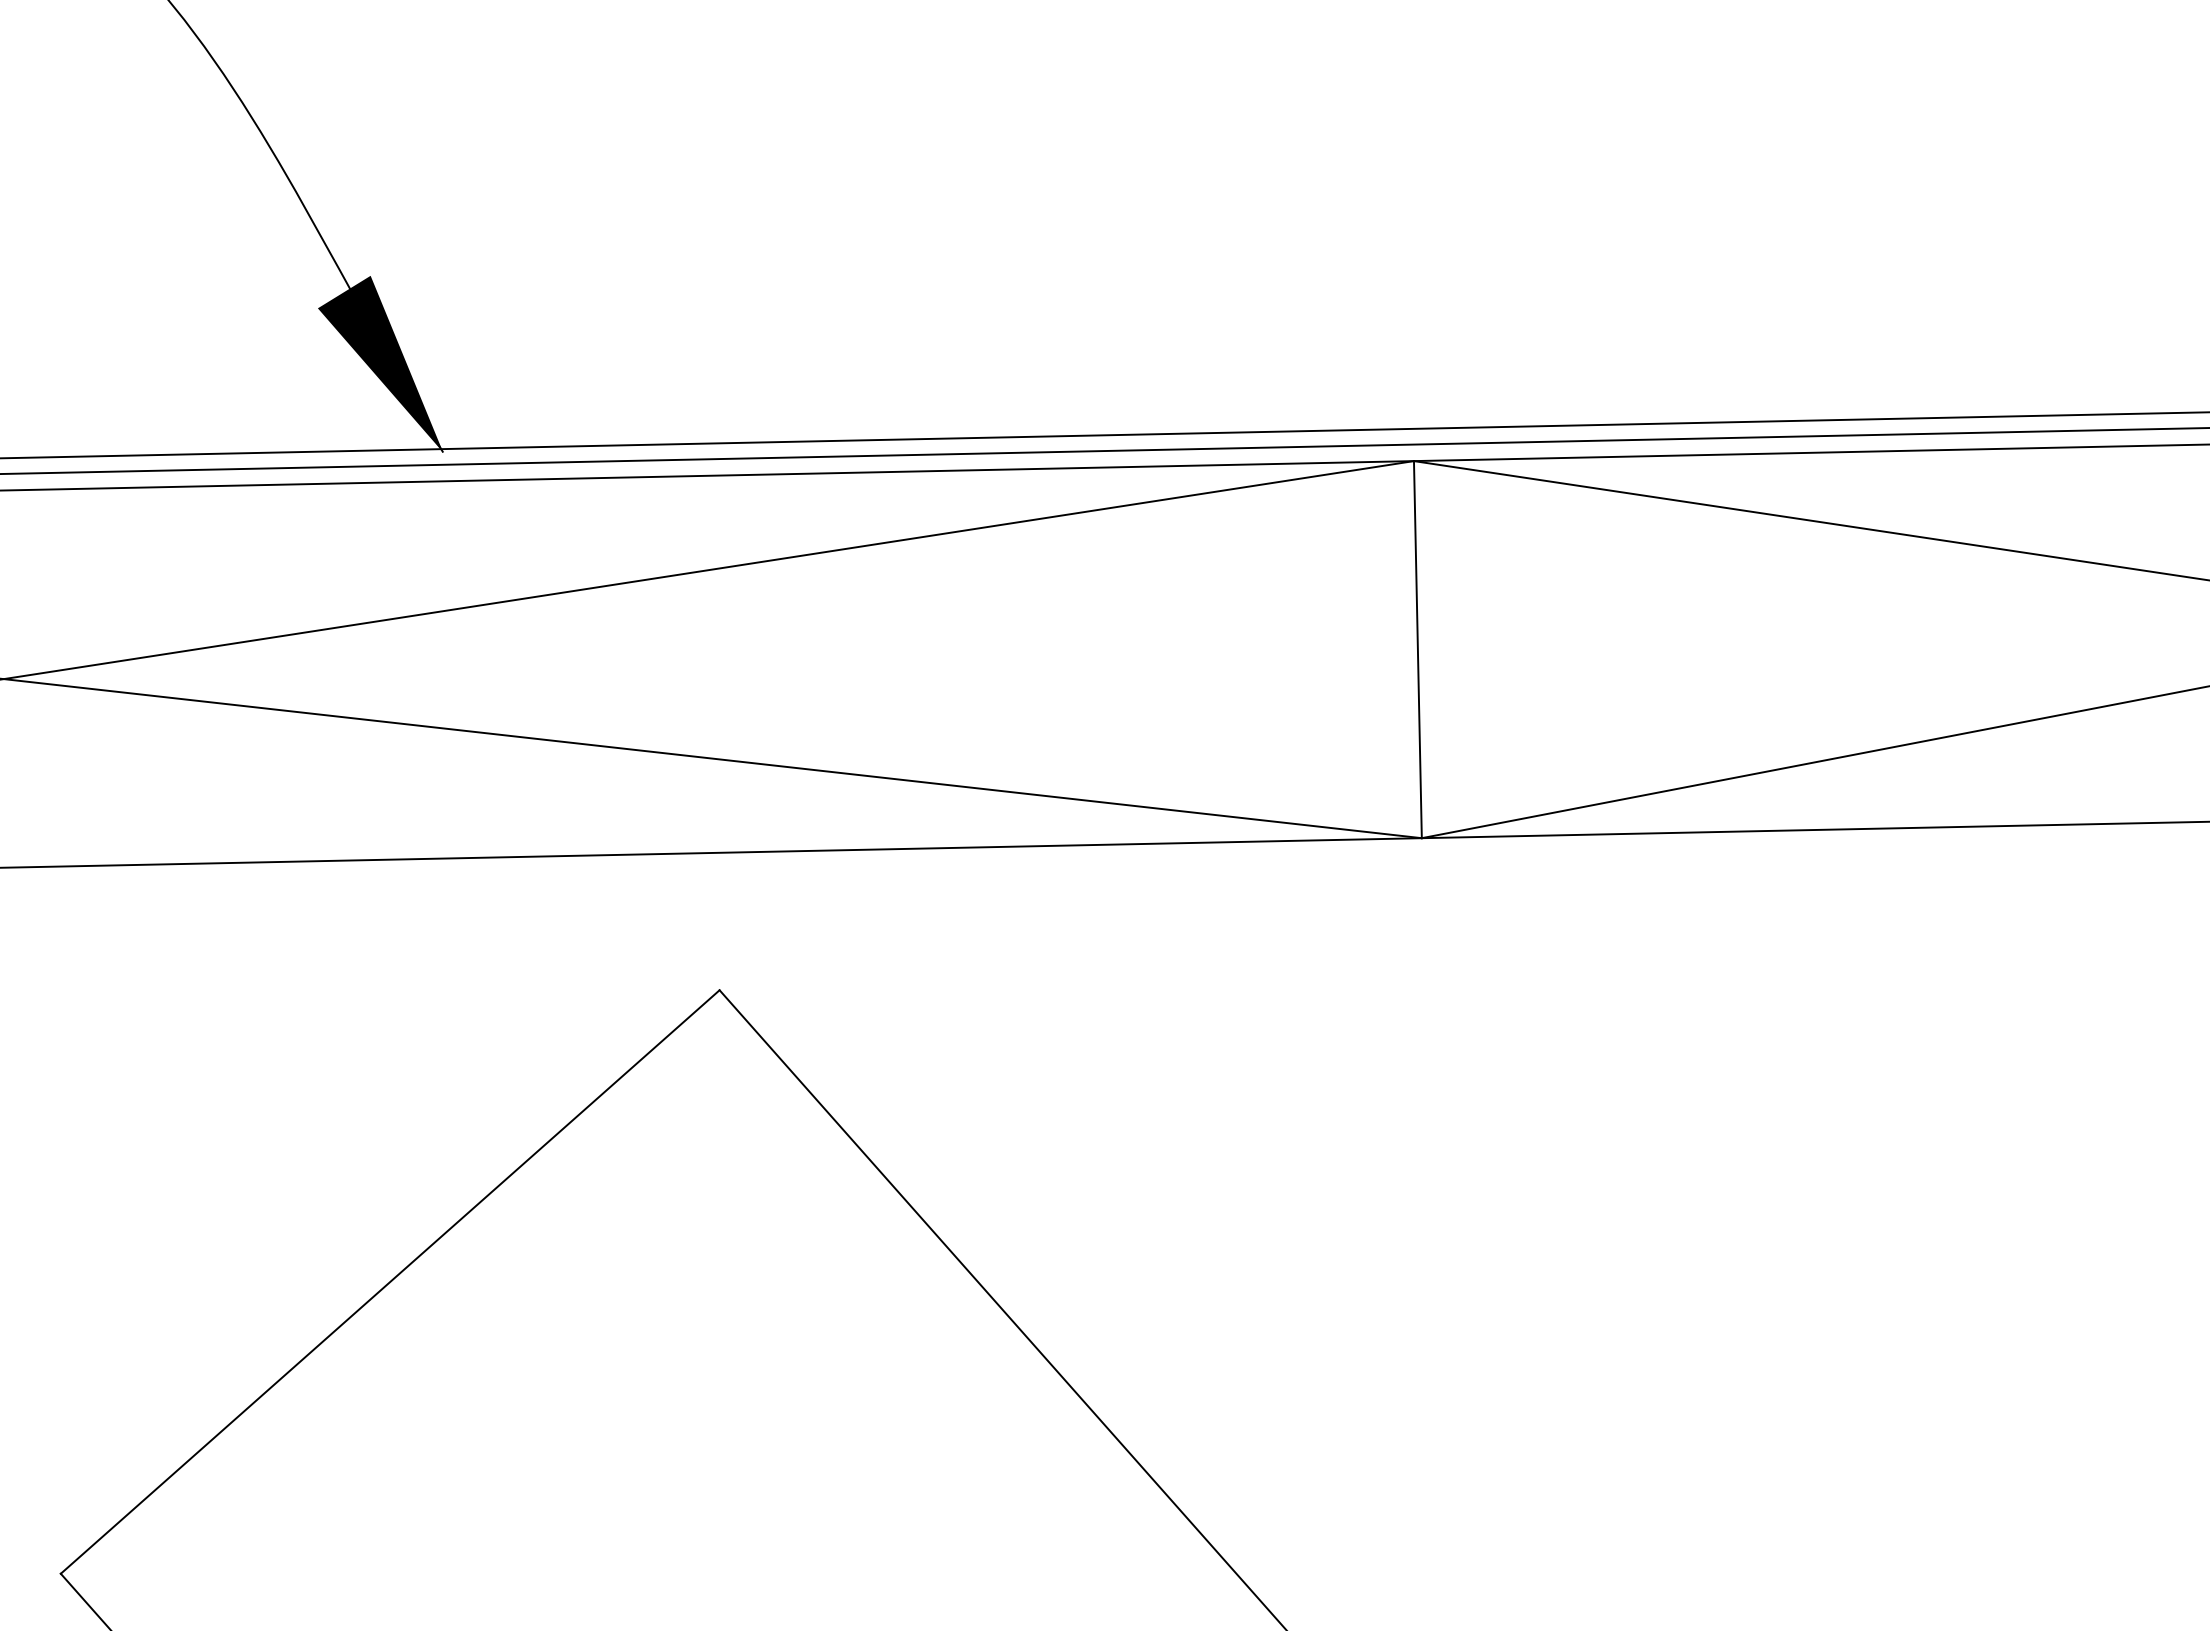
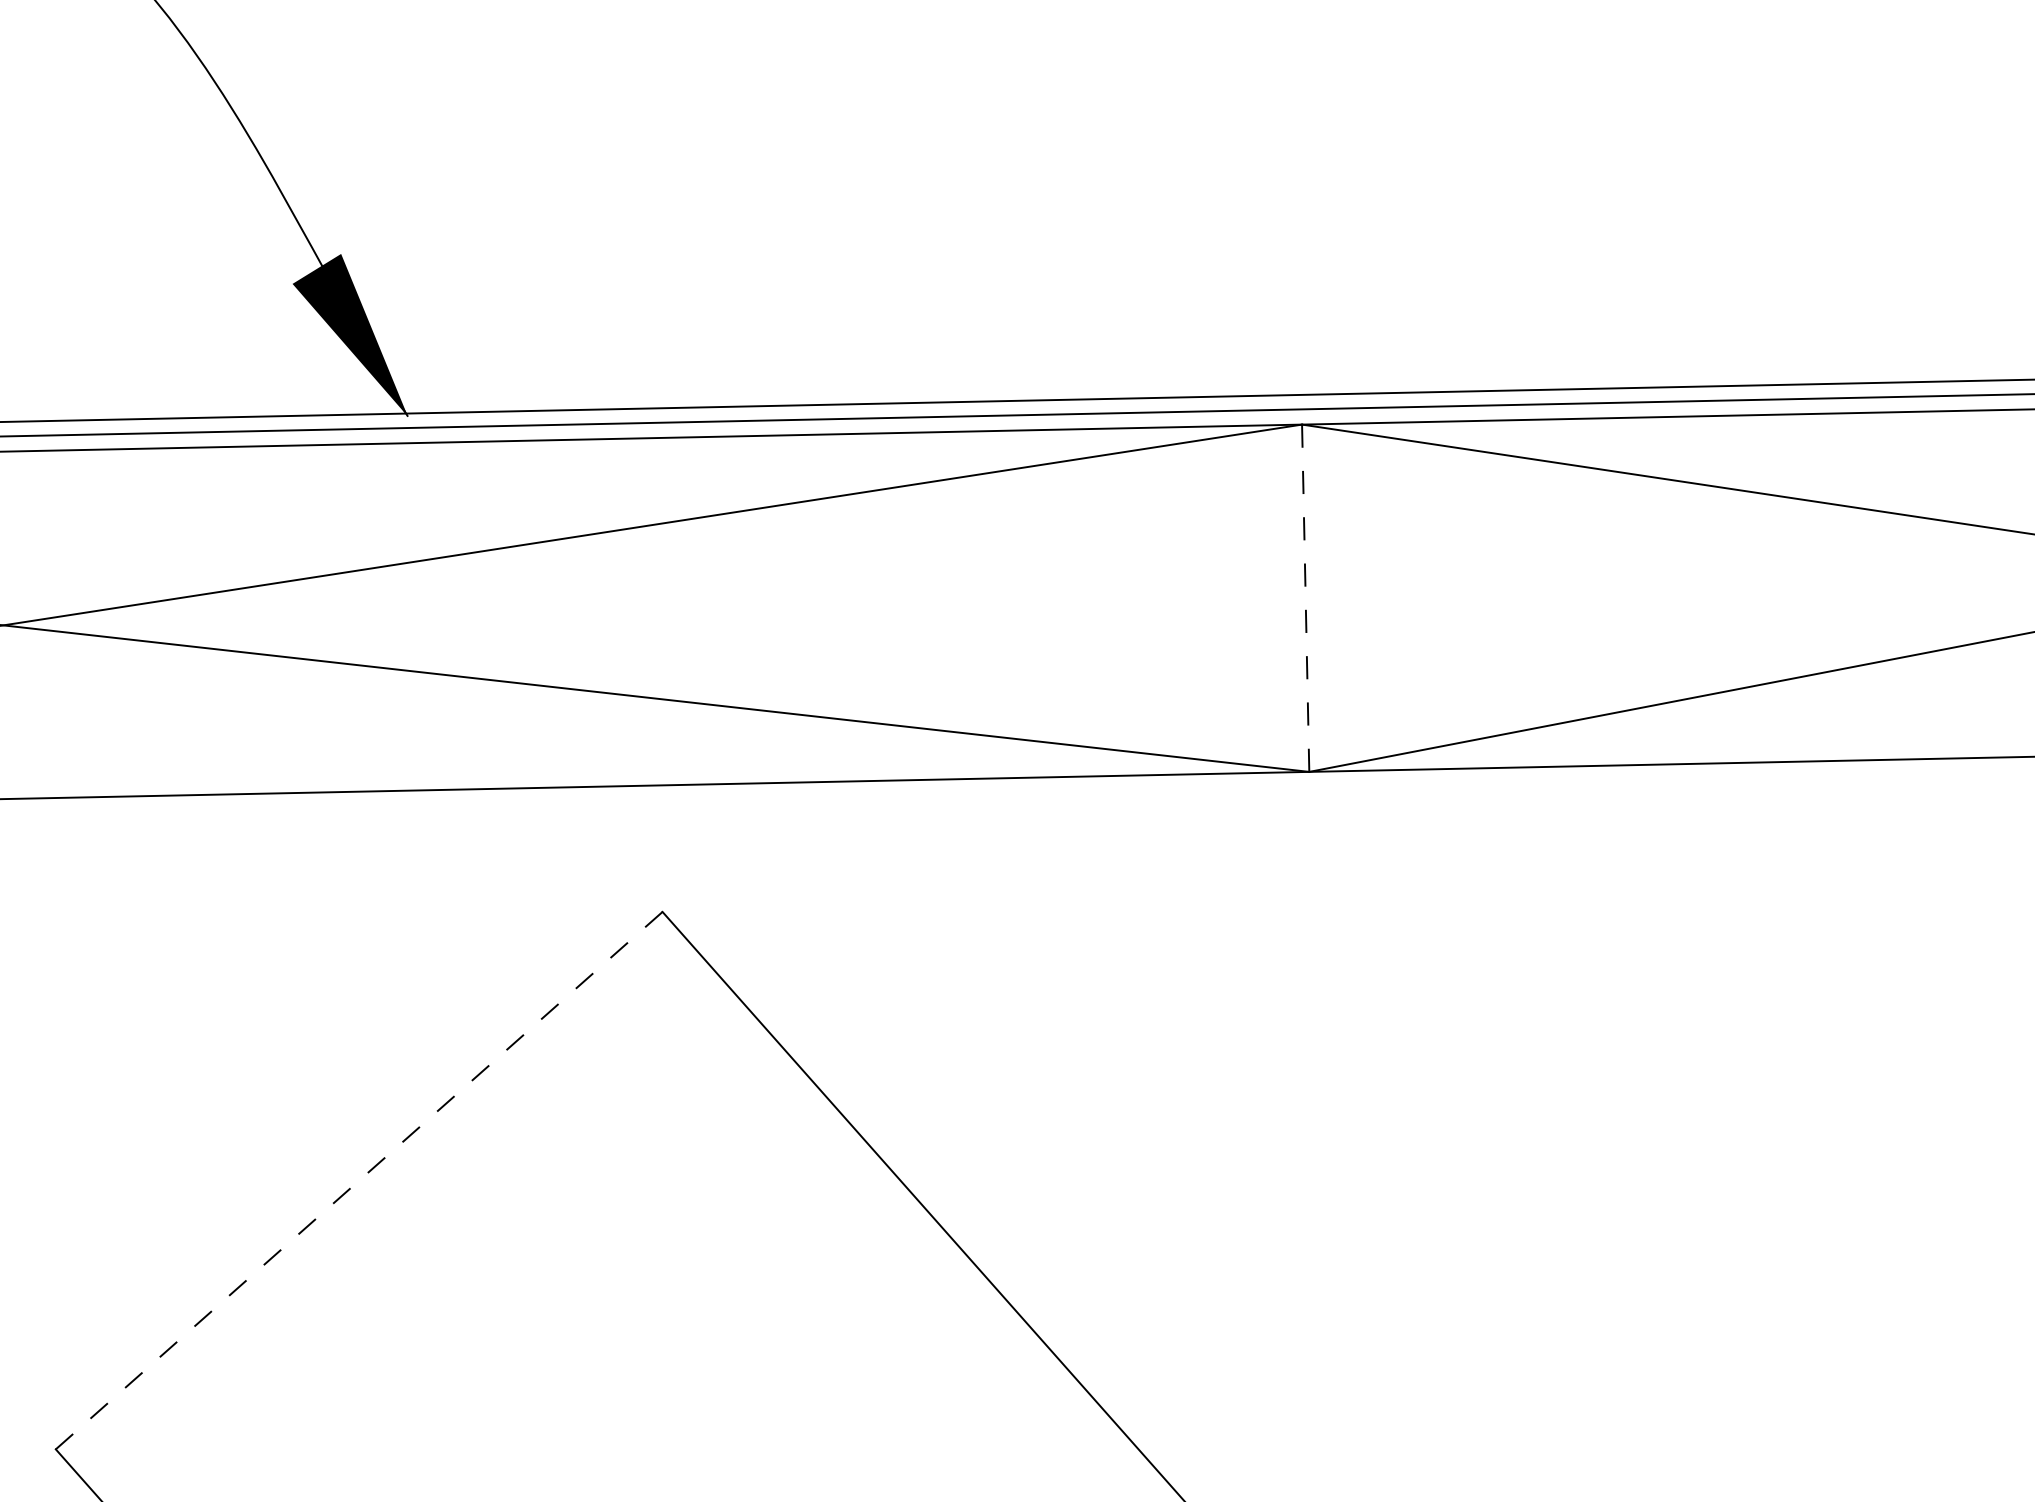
line: (1417, 649) -> (1305, 598), solid -> dashed
line: (389, 1282) -> (358, 1181), solid -> dashed

